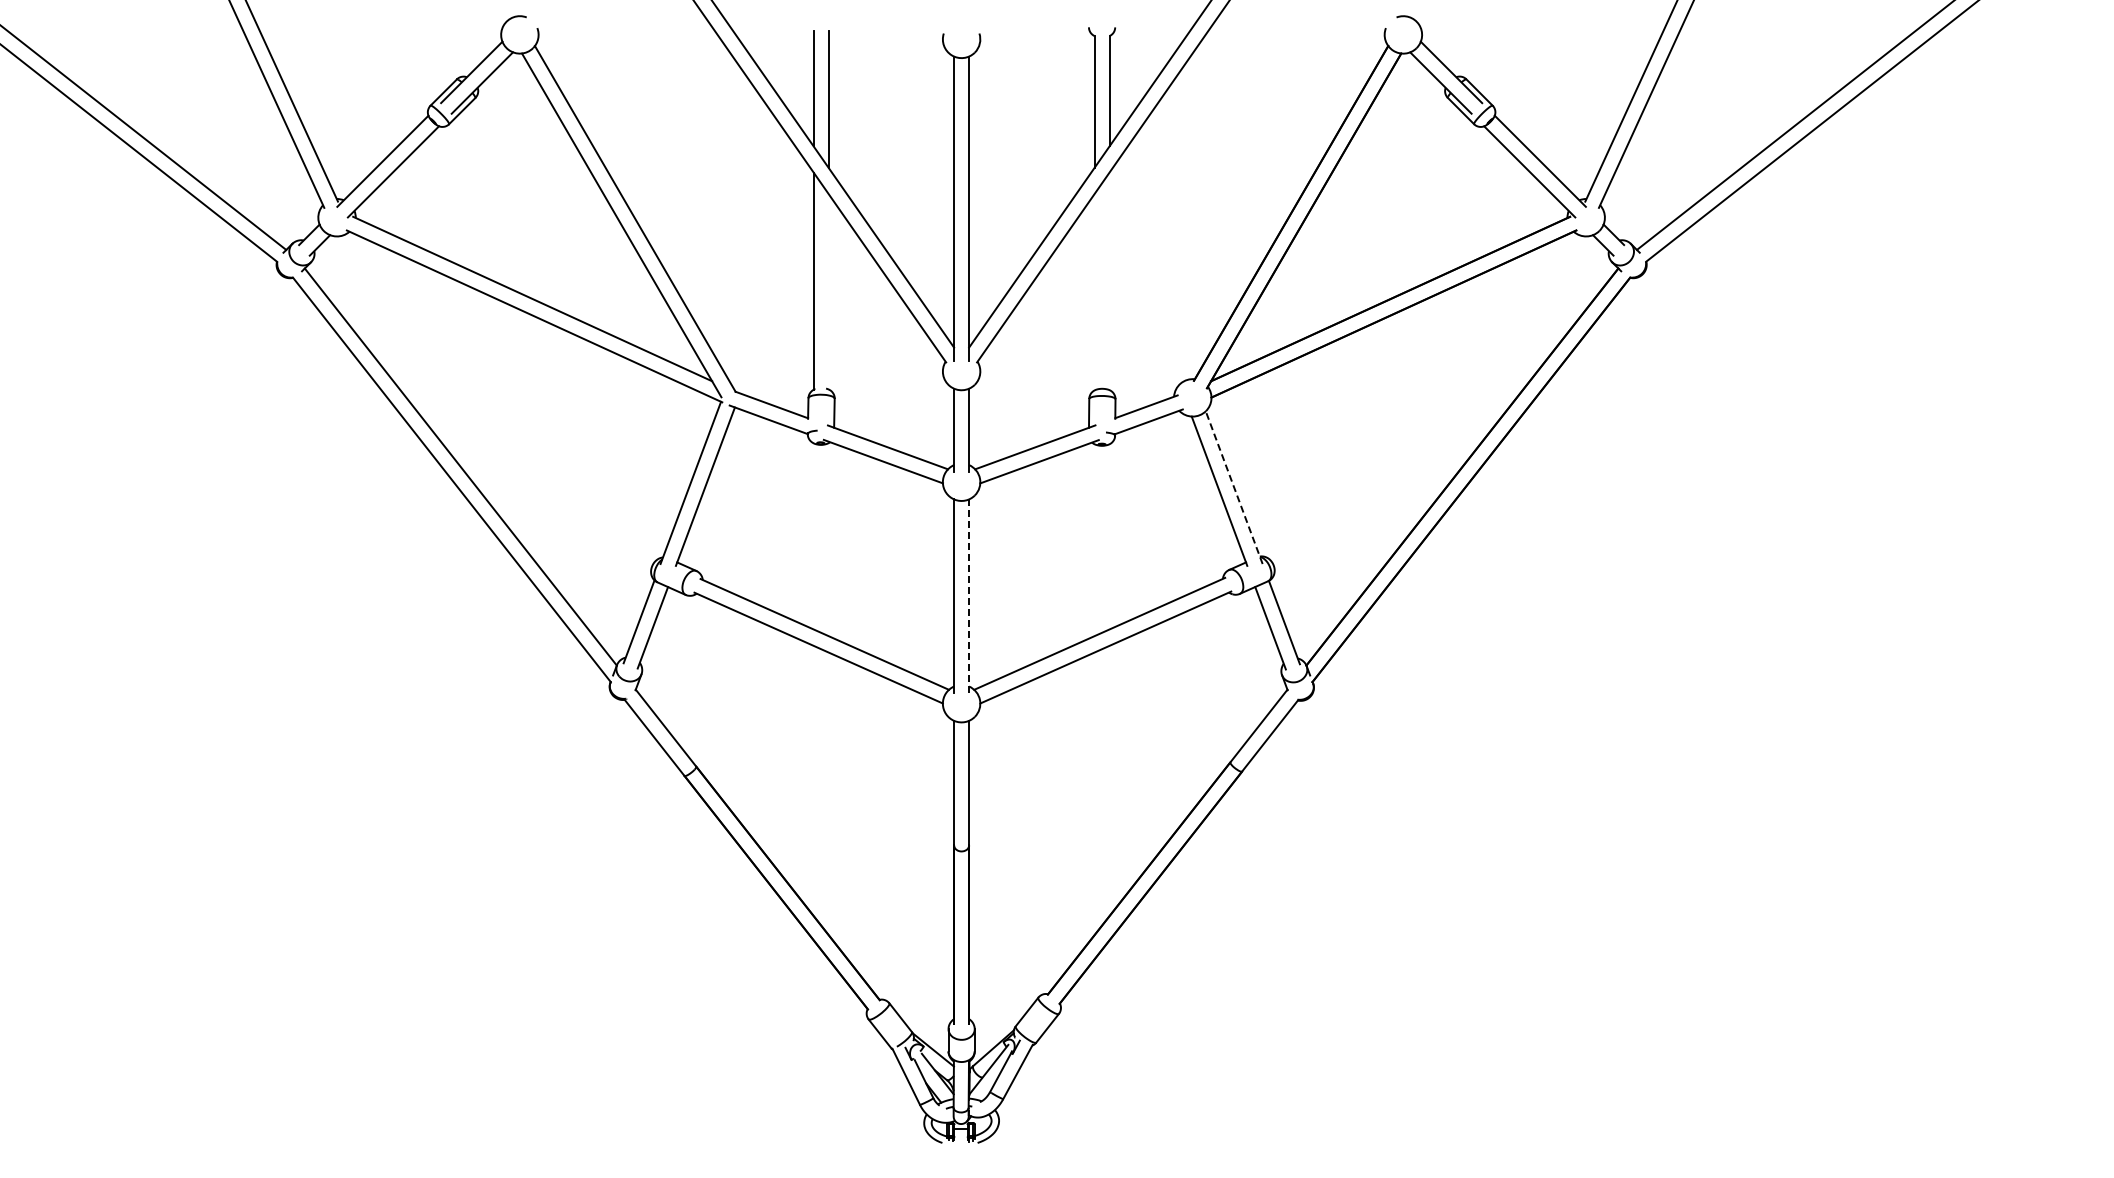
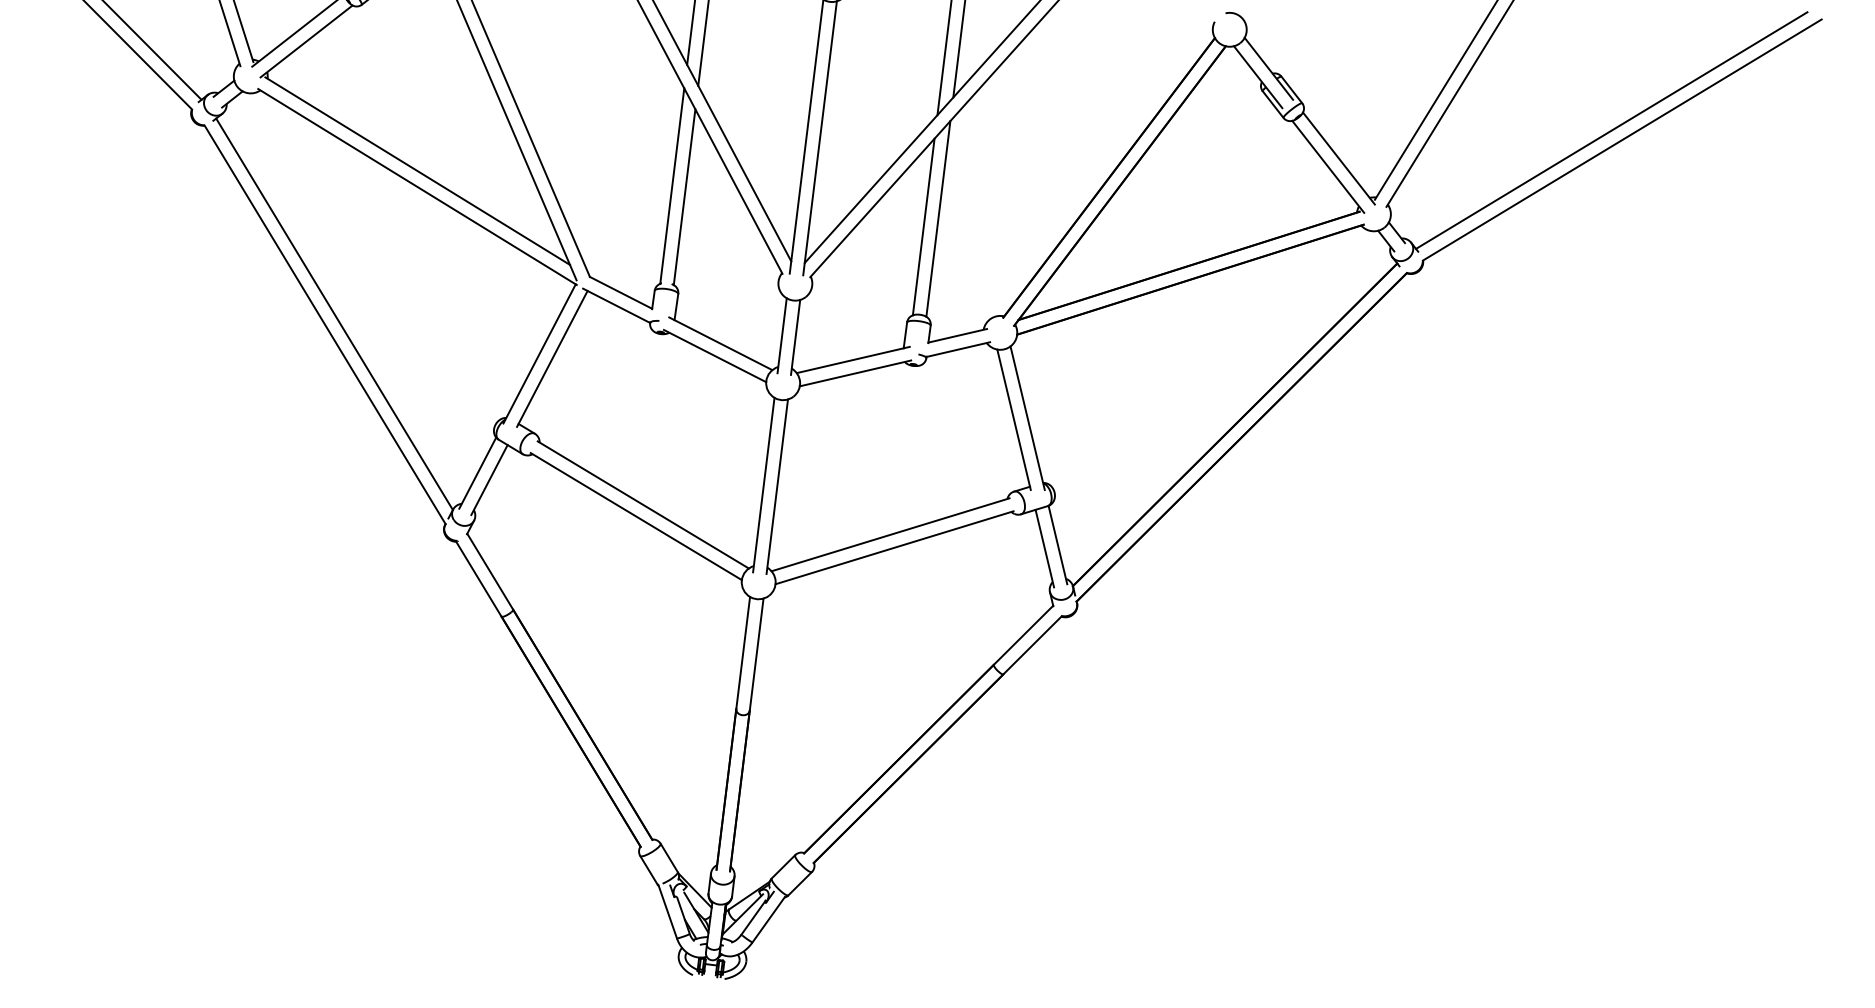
line: (1109, 281) -> (938, 219), added
line: (828, 291) -> (684, 197), added
line: (1094, 292) -> (923, 227), added
line: (1234, 487) -> (1027, 418), dashed -> solid
line: (969, 595) -> (777, 485), dashed -> solid

